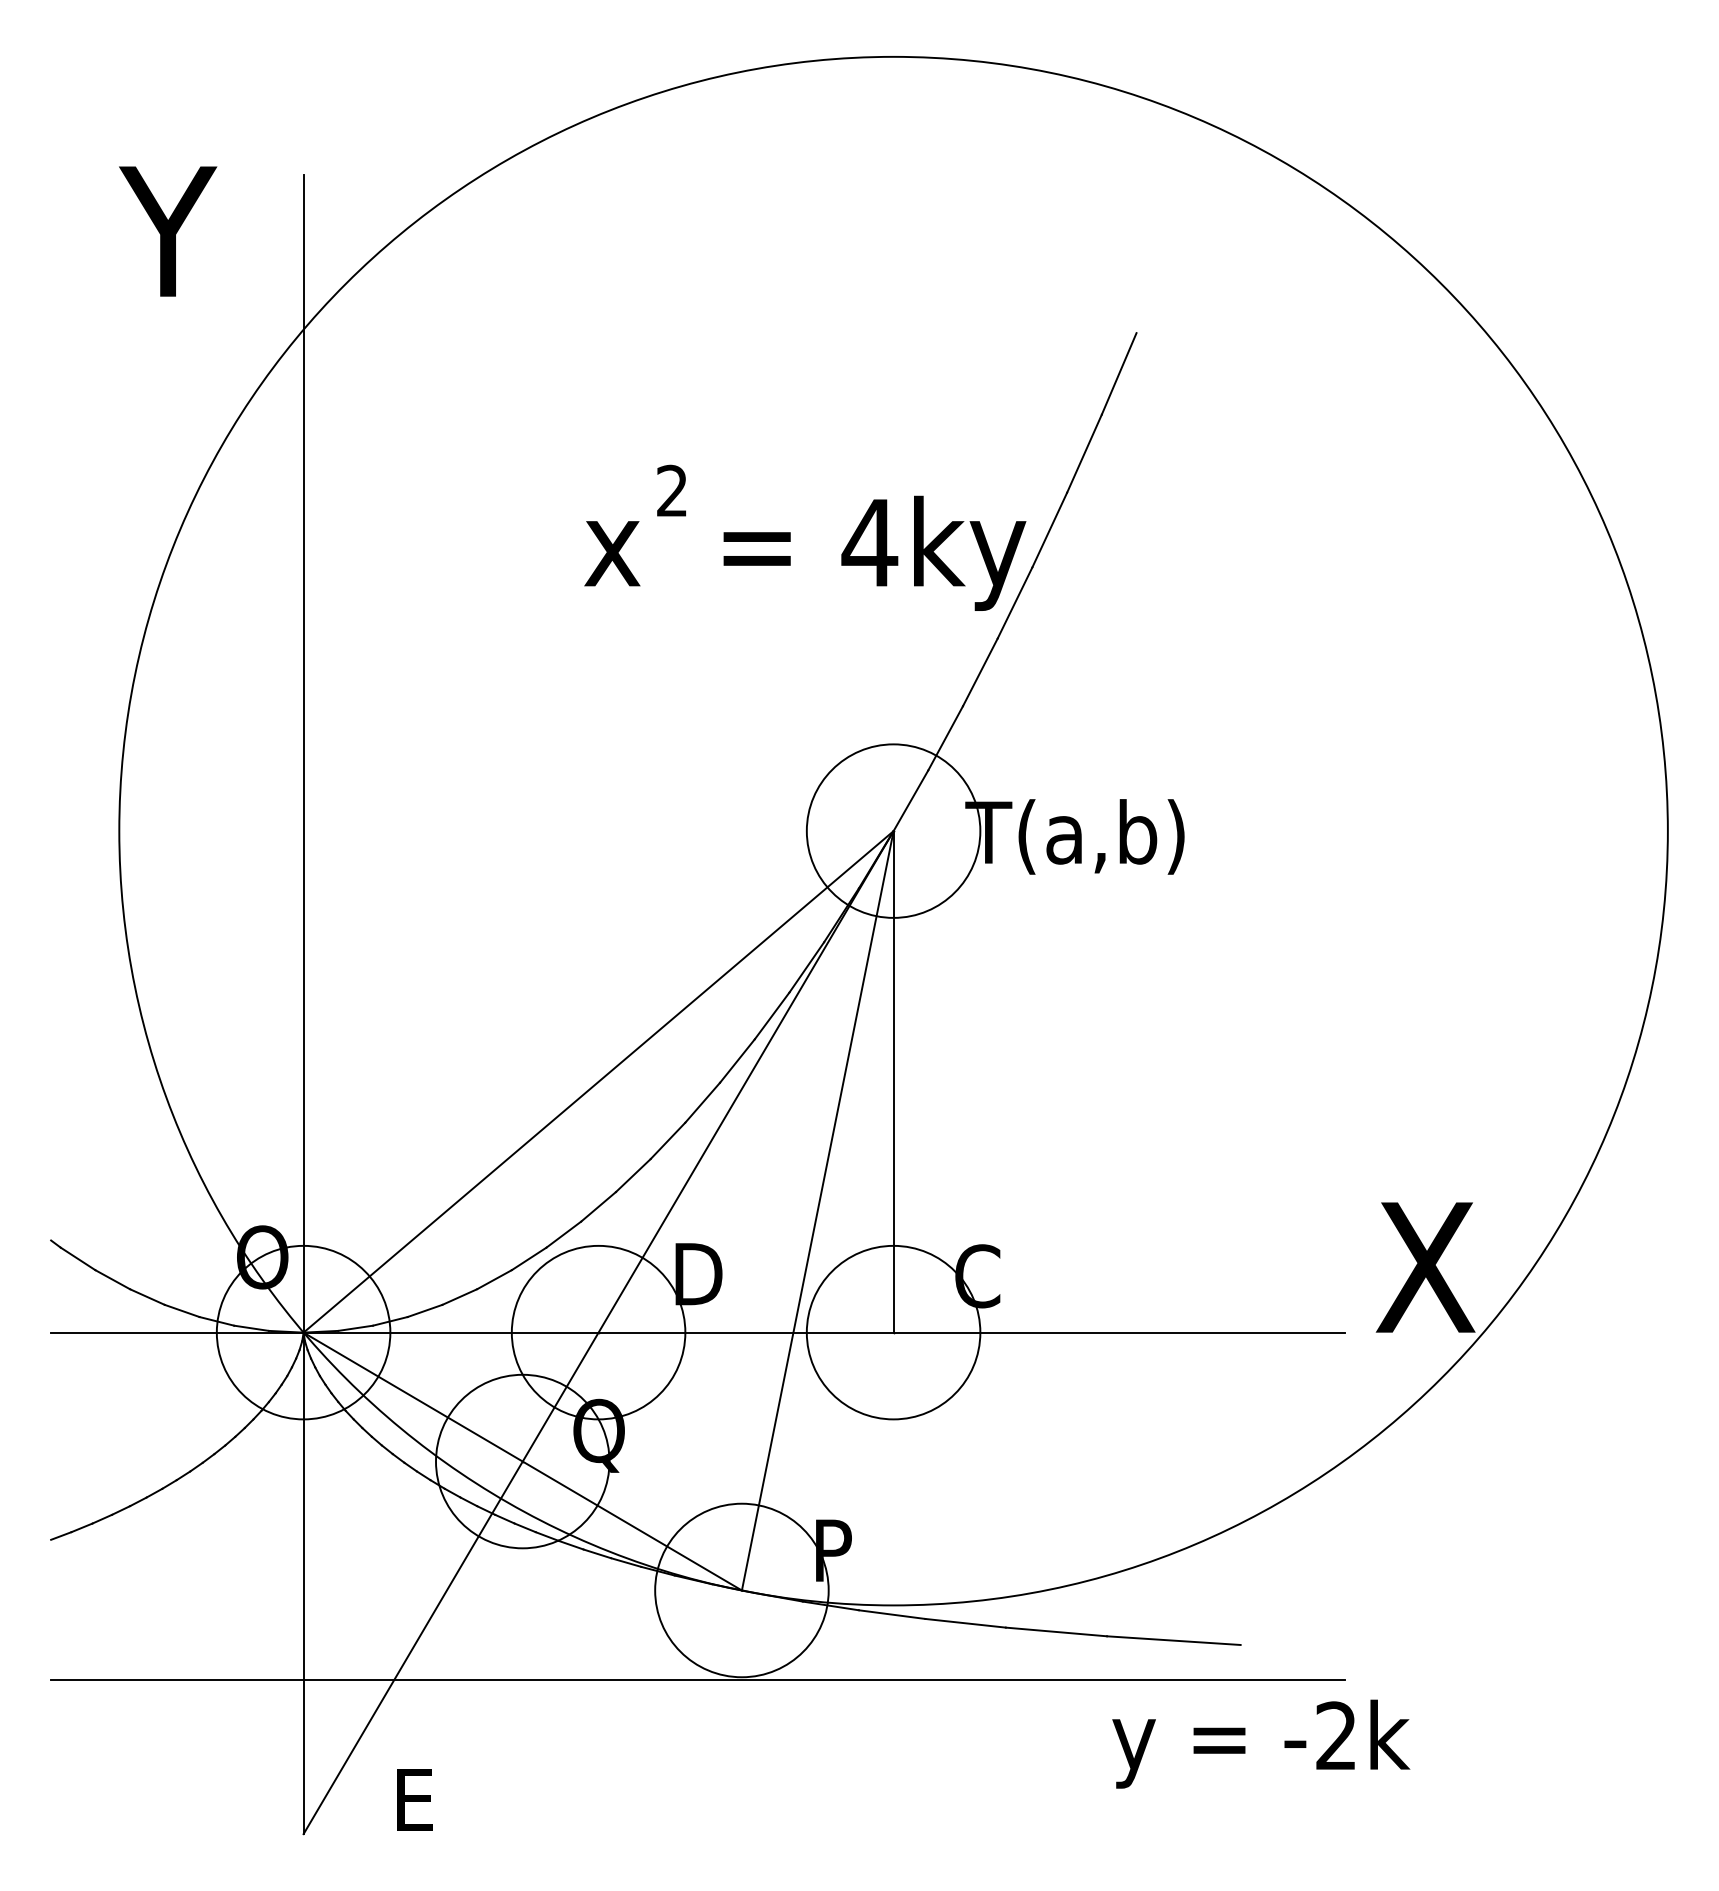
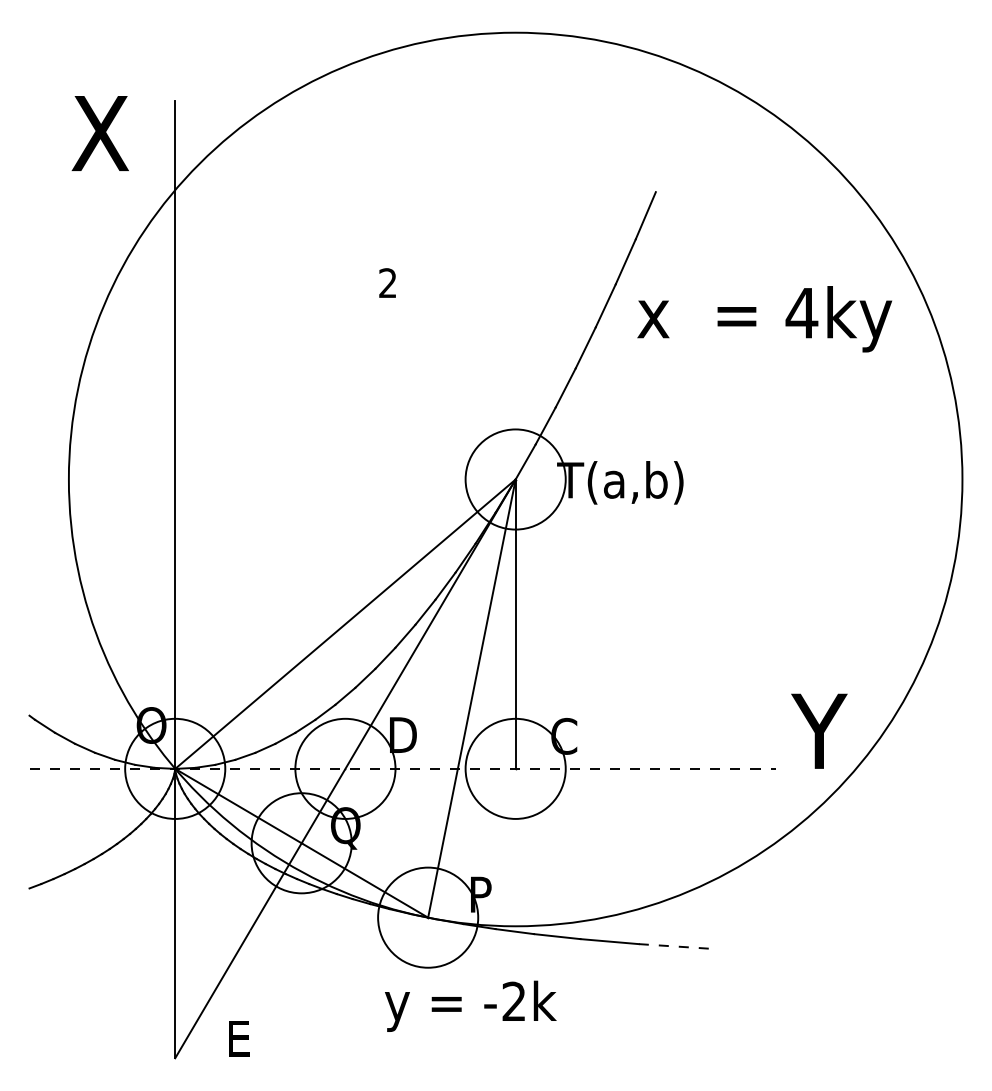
text: (170, 231) -> (98, 133), Y -> X
text: (804, 553) -> (764, 319), moved
text: (1423, 1266) -> (821, 730), X -> Y
line: (699, 1331) -> (403, 768), solid -> dashed
line: (1174, 1640) -> (677, 946), solid -> dashed
line: (697, 1680) -> (402, 969), removed
text: (1260, 1742) -> (470, 1005), moved

